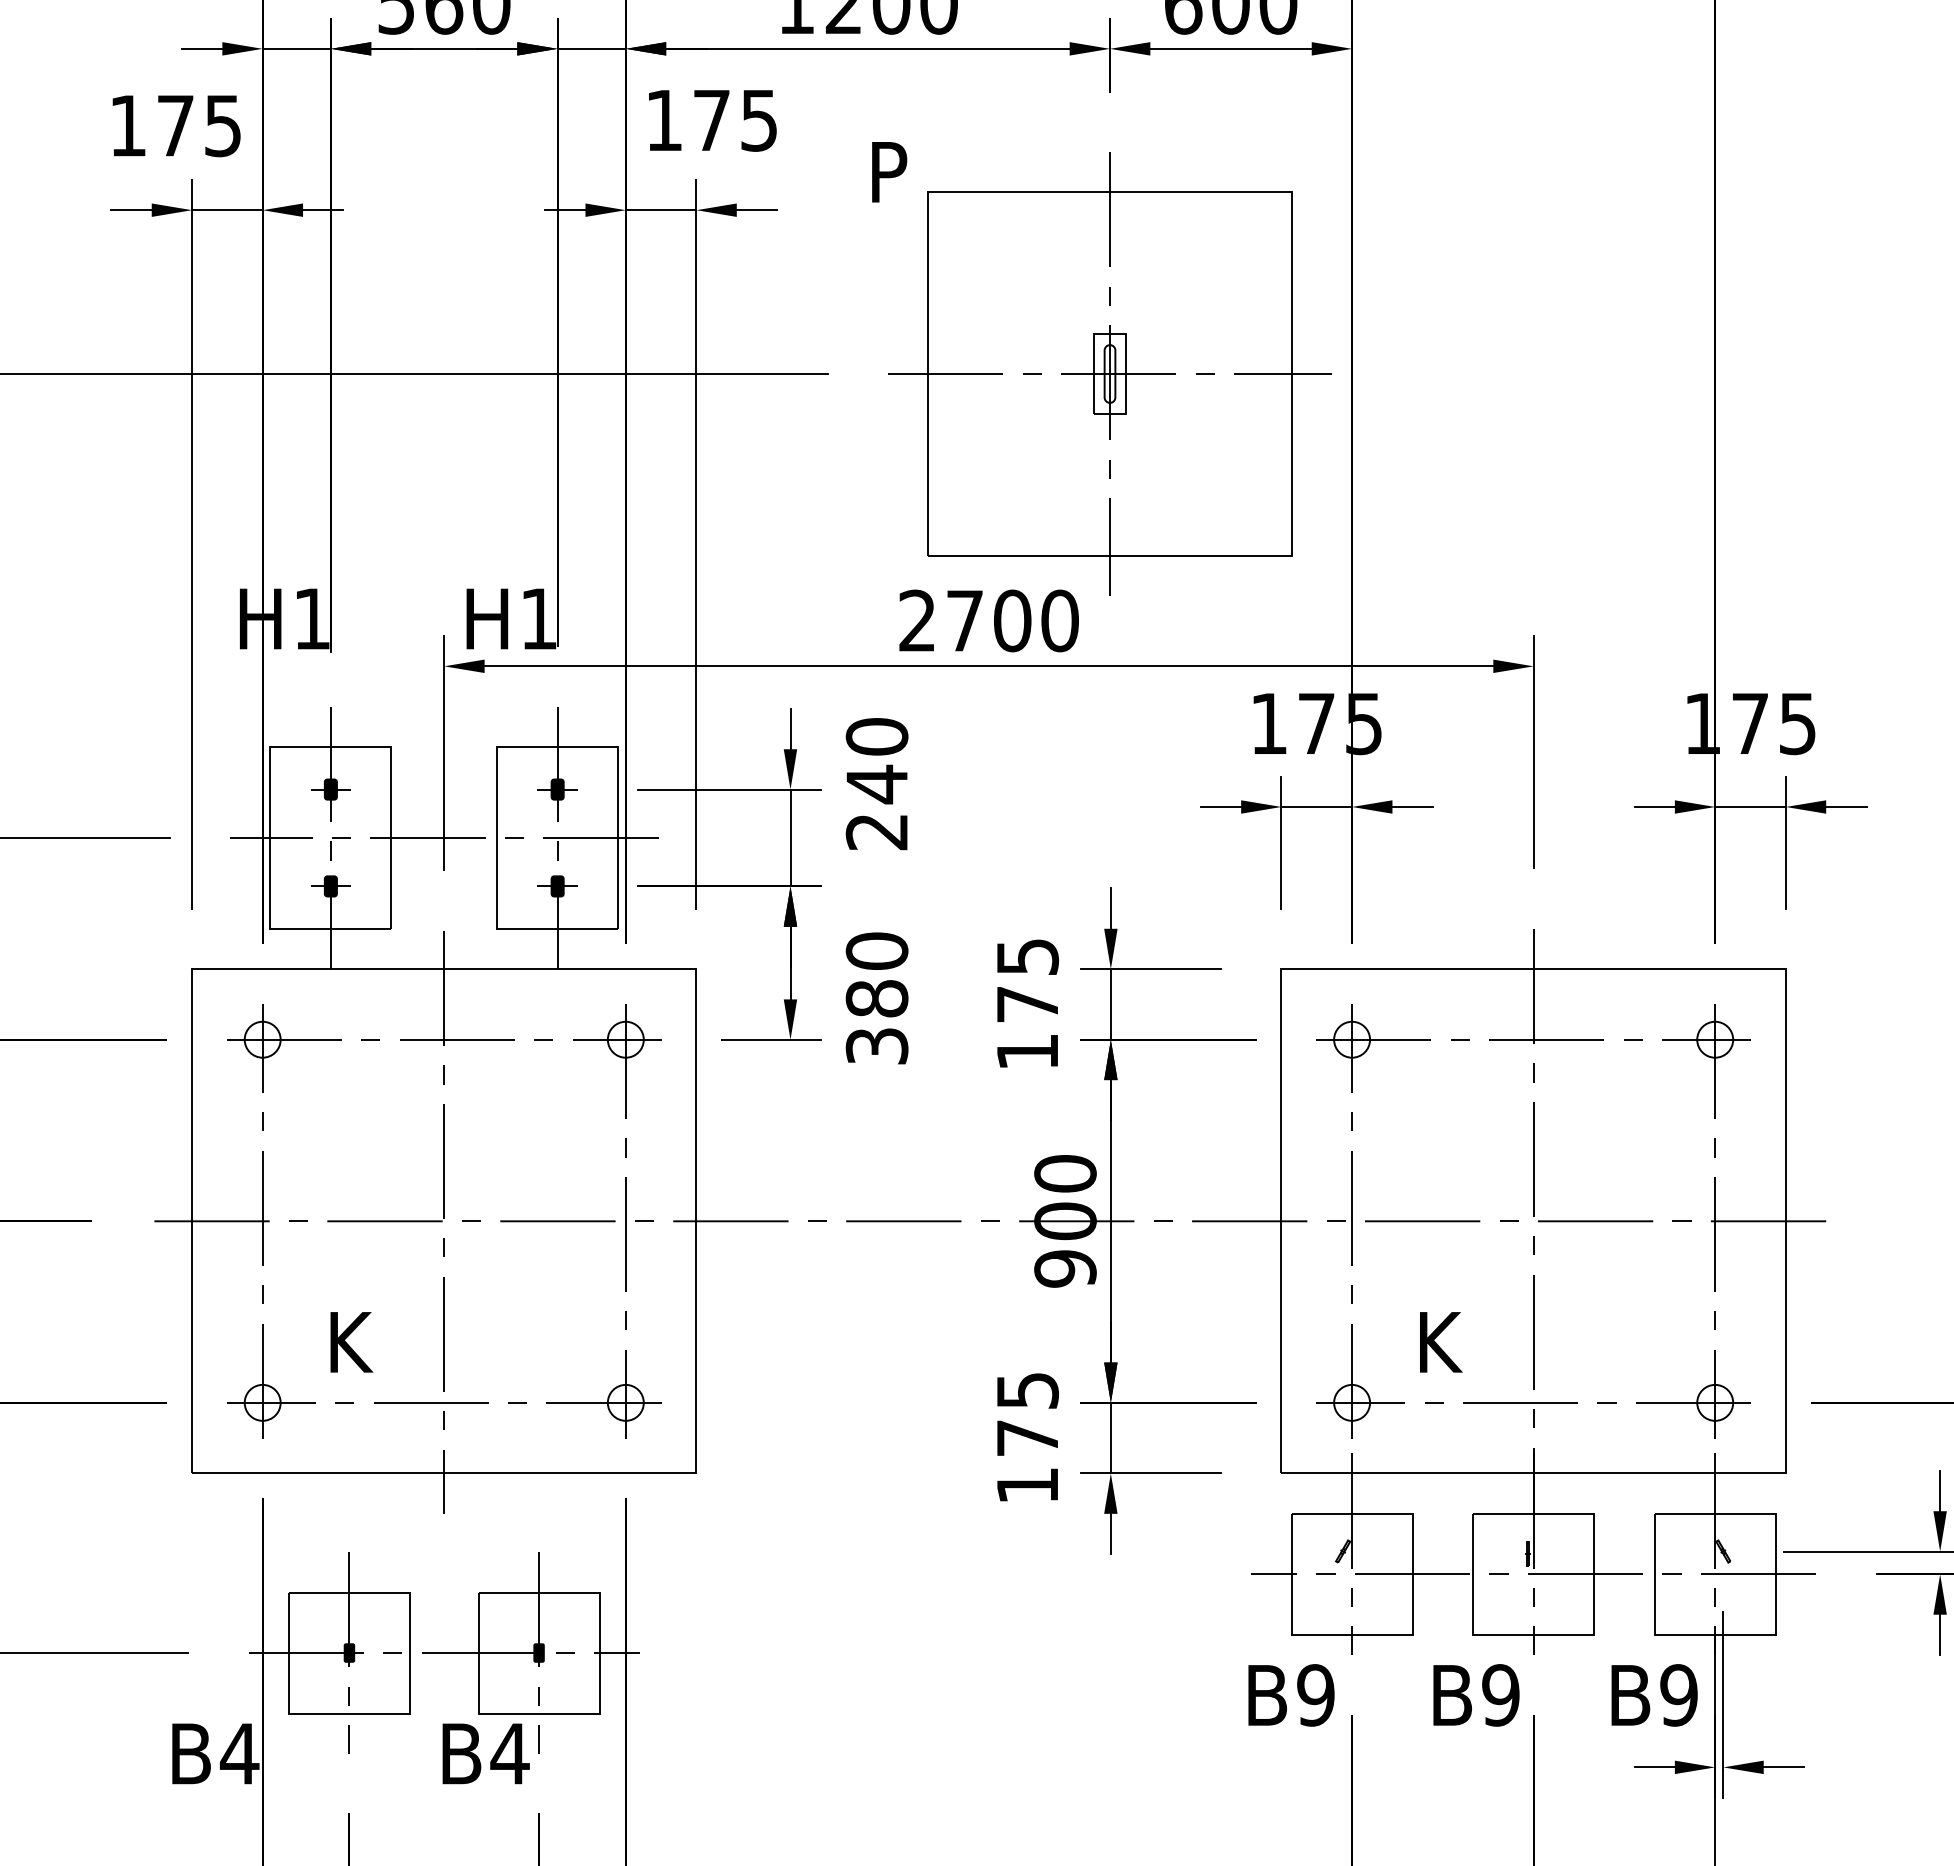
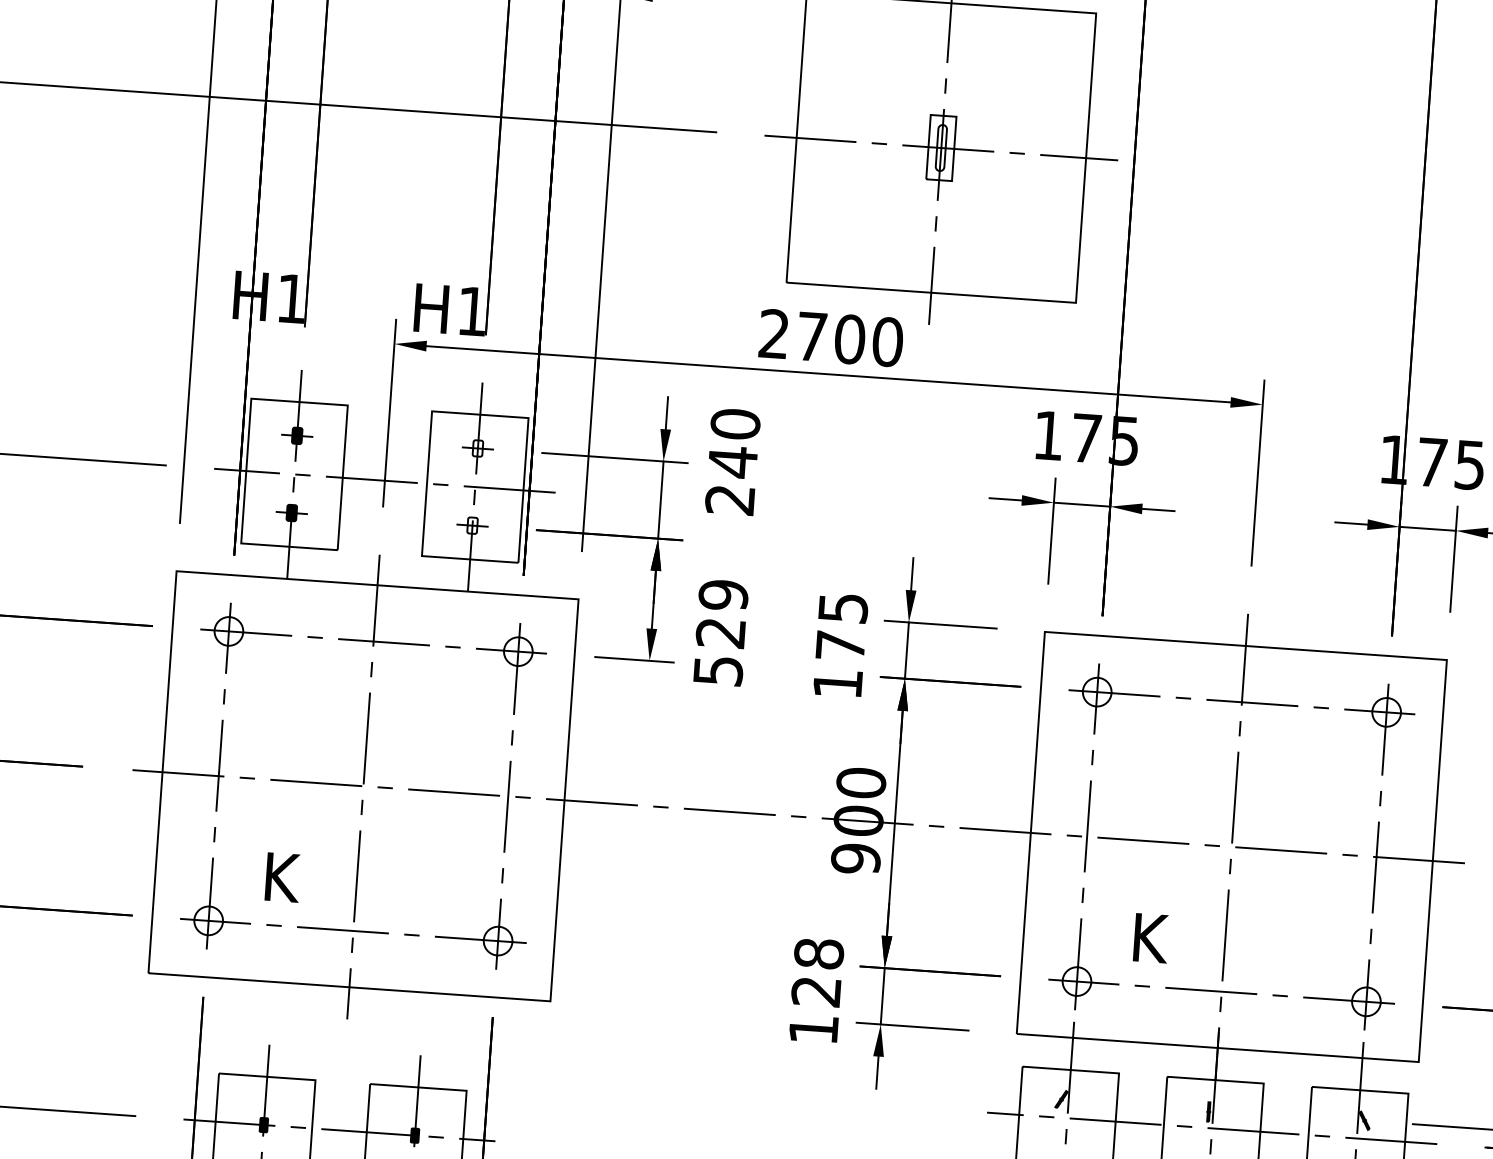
fill: (557, 789) -> (477, 448), removed
fill: (557, 886) -> (472, 525), removed
text: (876, 997) -> (720, 631), 380 -> 529
text: (1027, 1414) -> (817, 972), 175 -> 128

